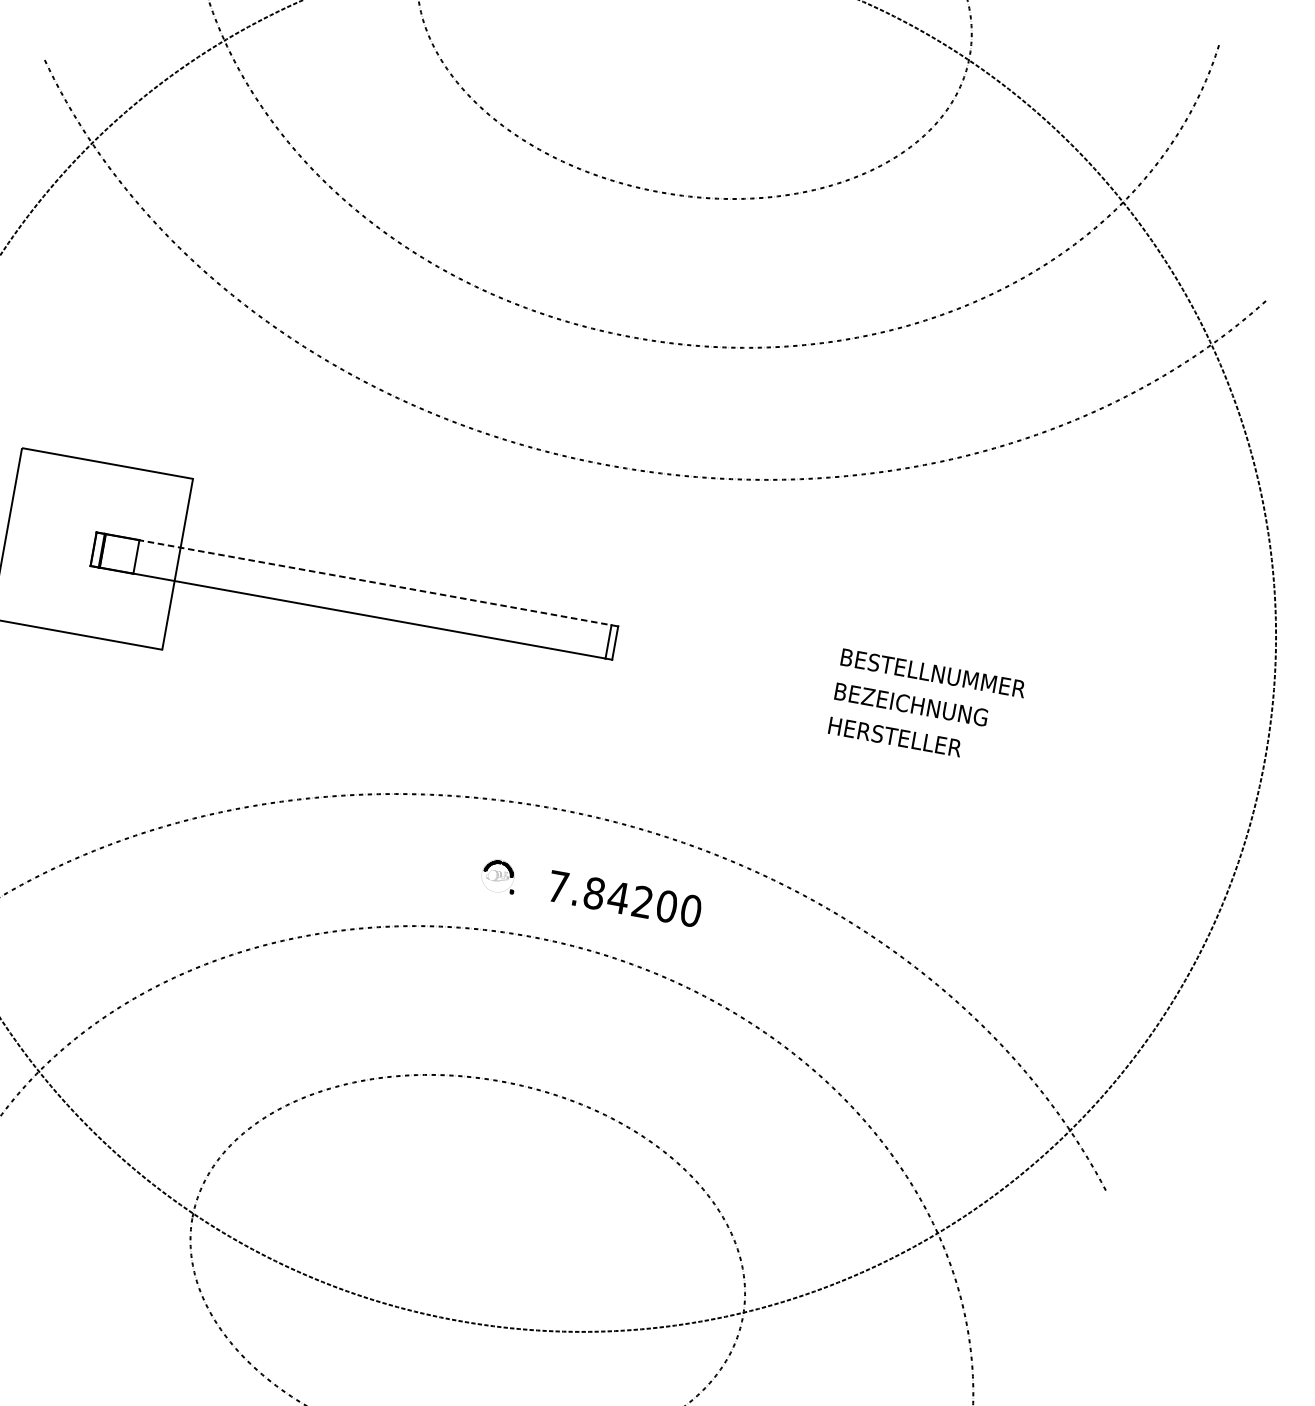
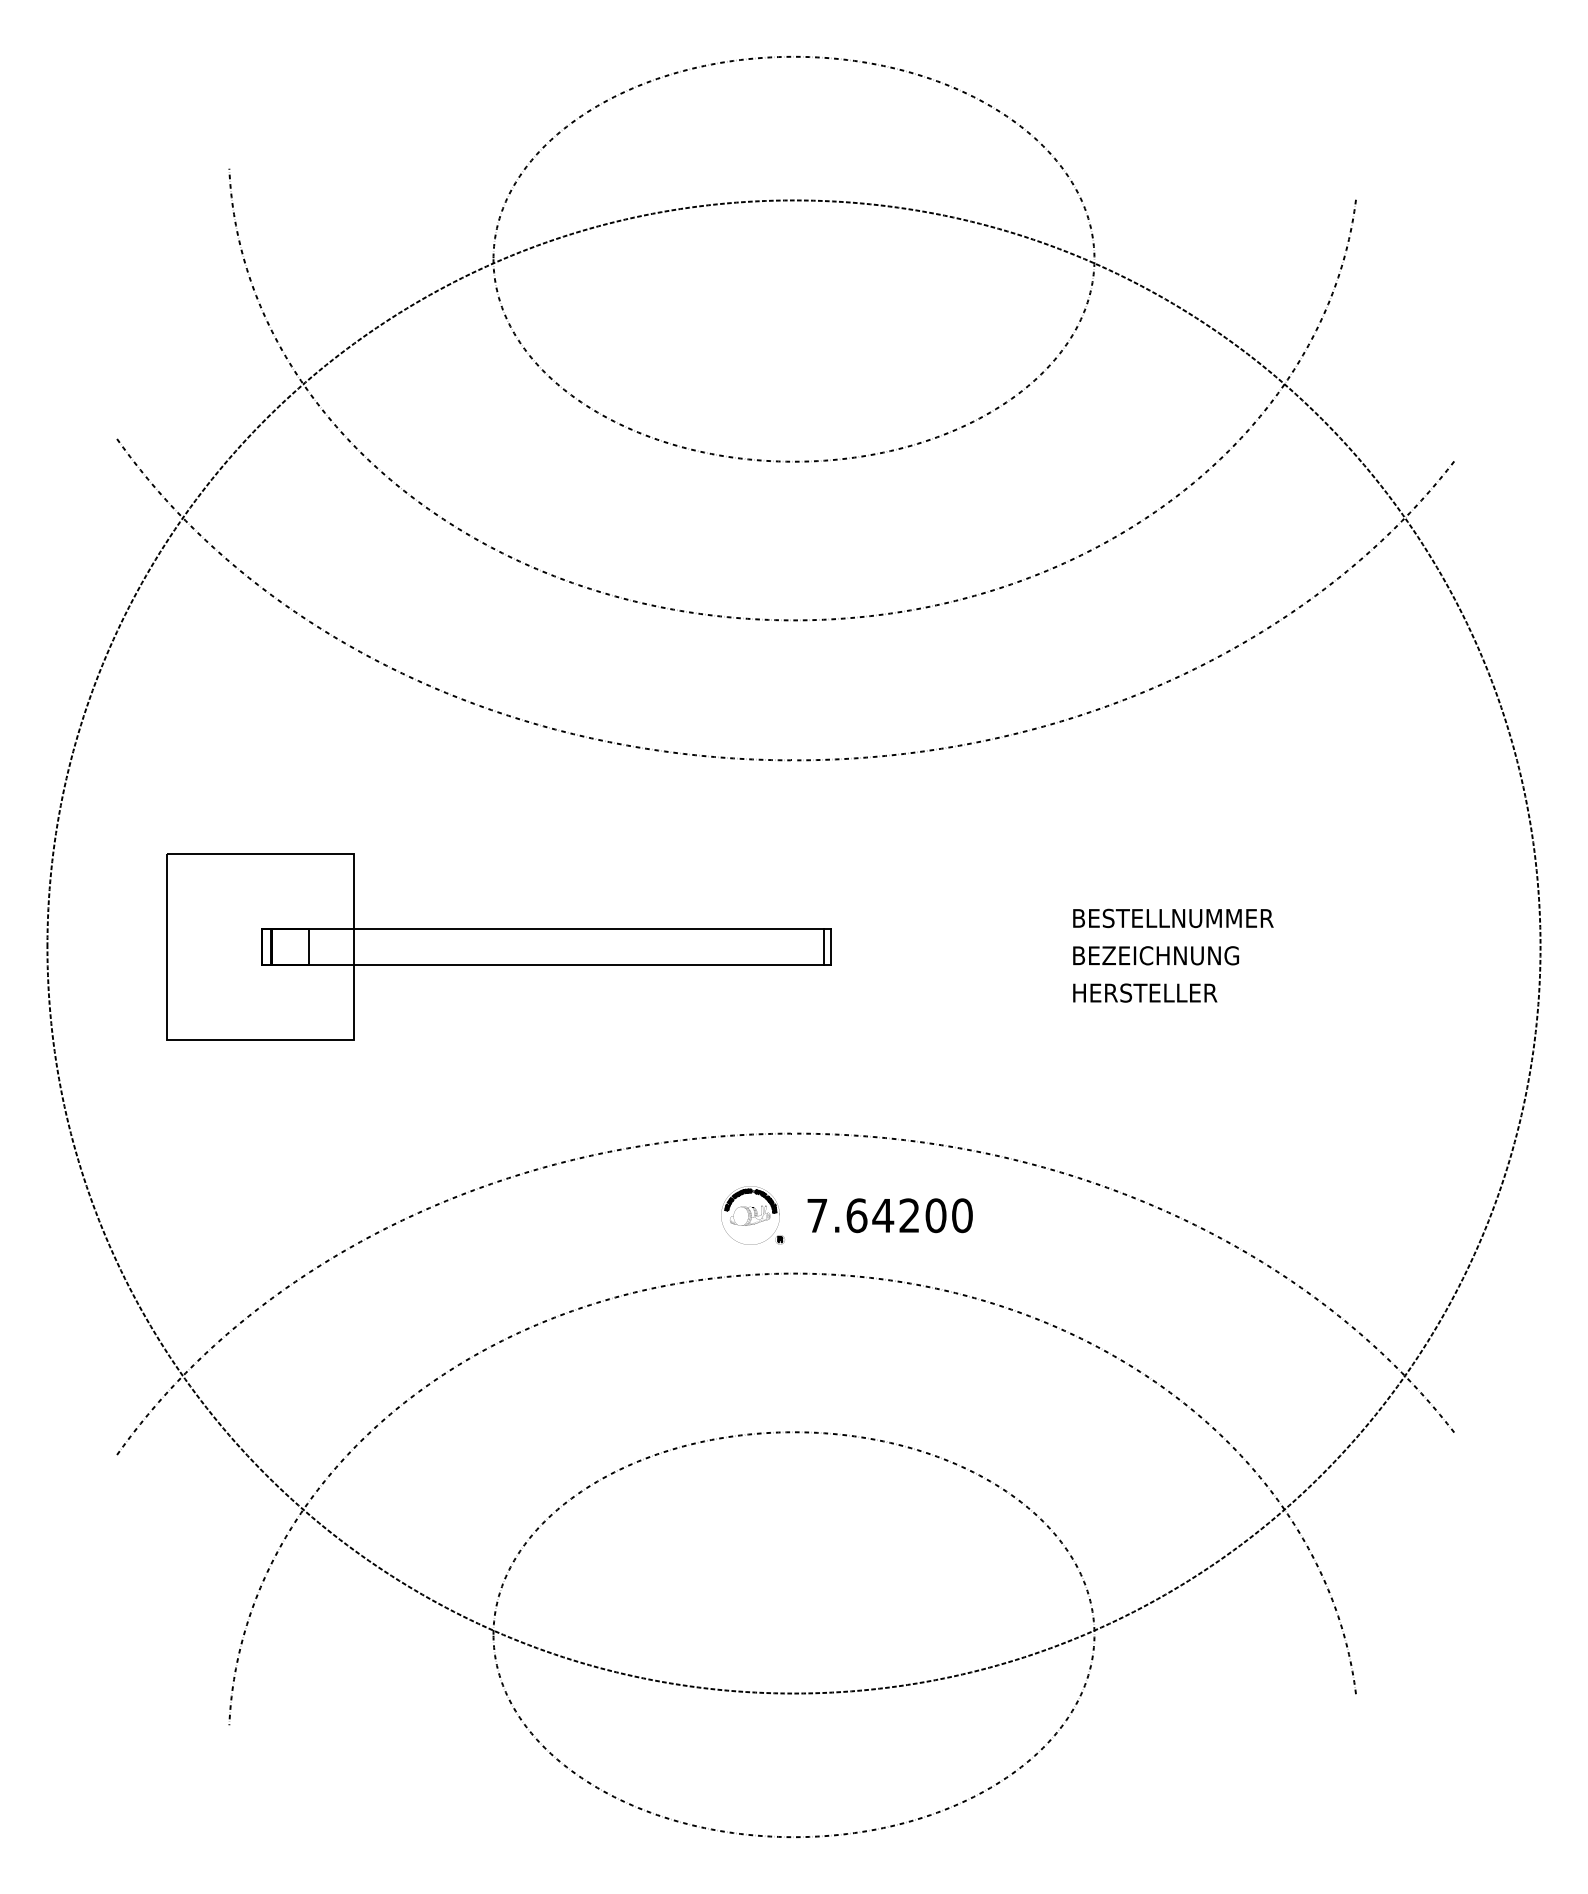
line: (374, 582) -> (565, 928), dashed -> solid
part: (498, 876) -> (752, 1215), size x1.67
text: (594, 893) -> (856, 1215), 7.84200 -> 7.64200

